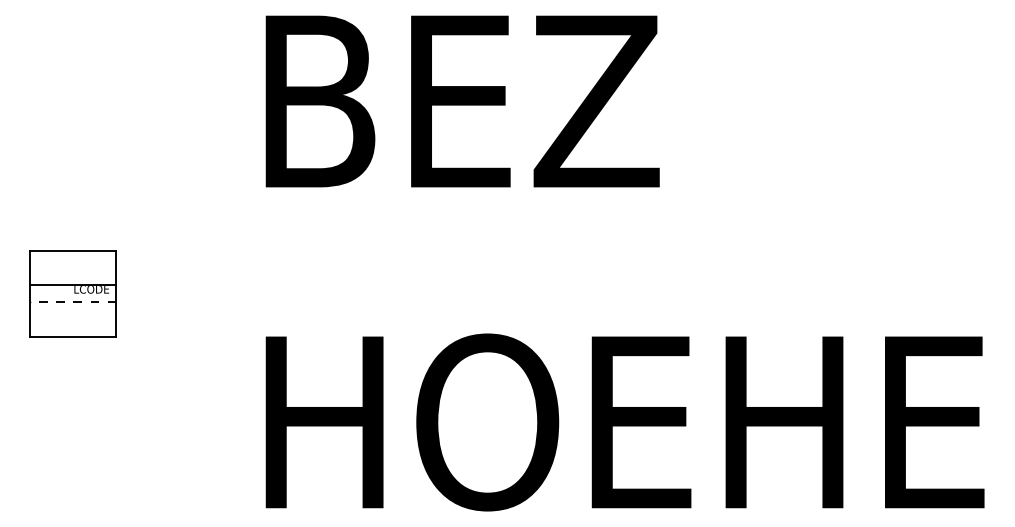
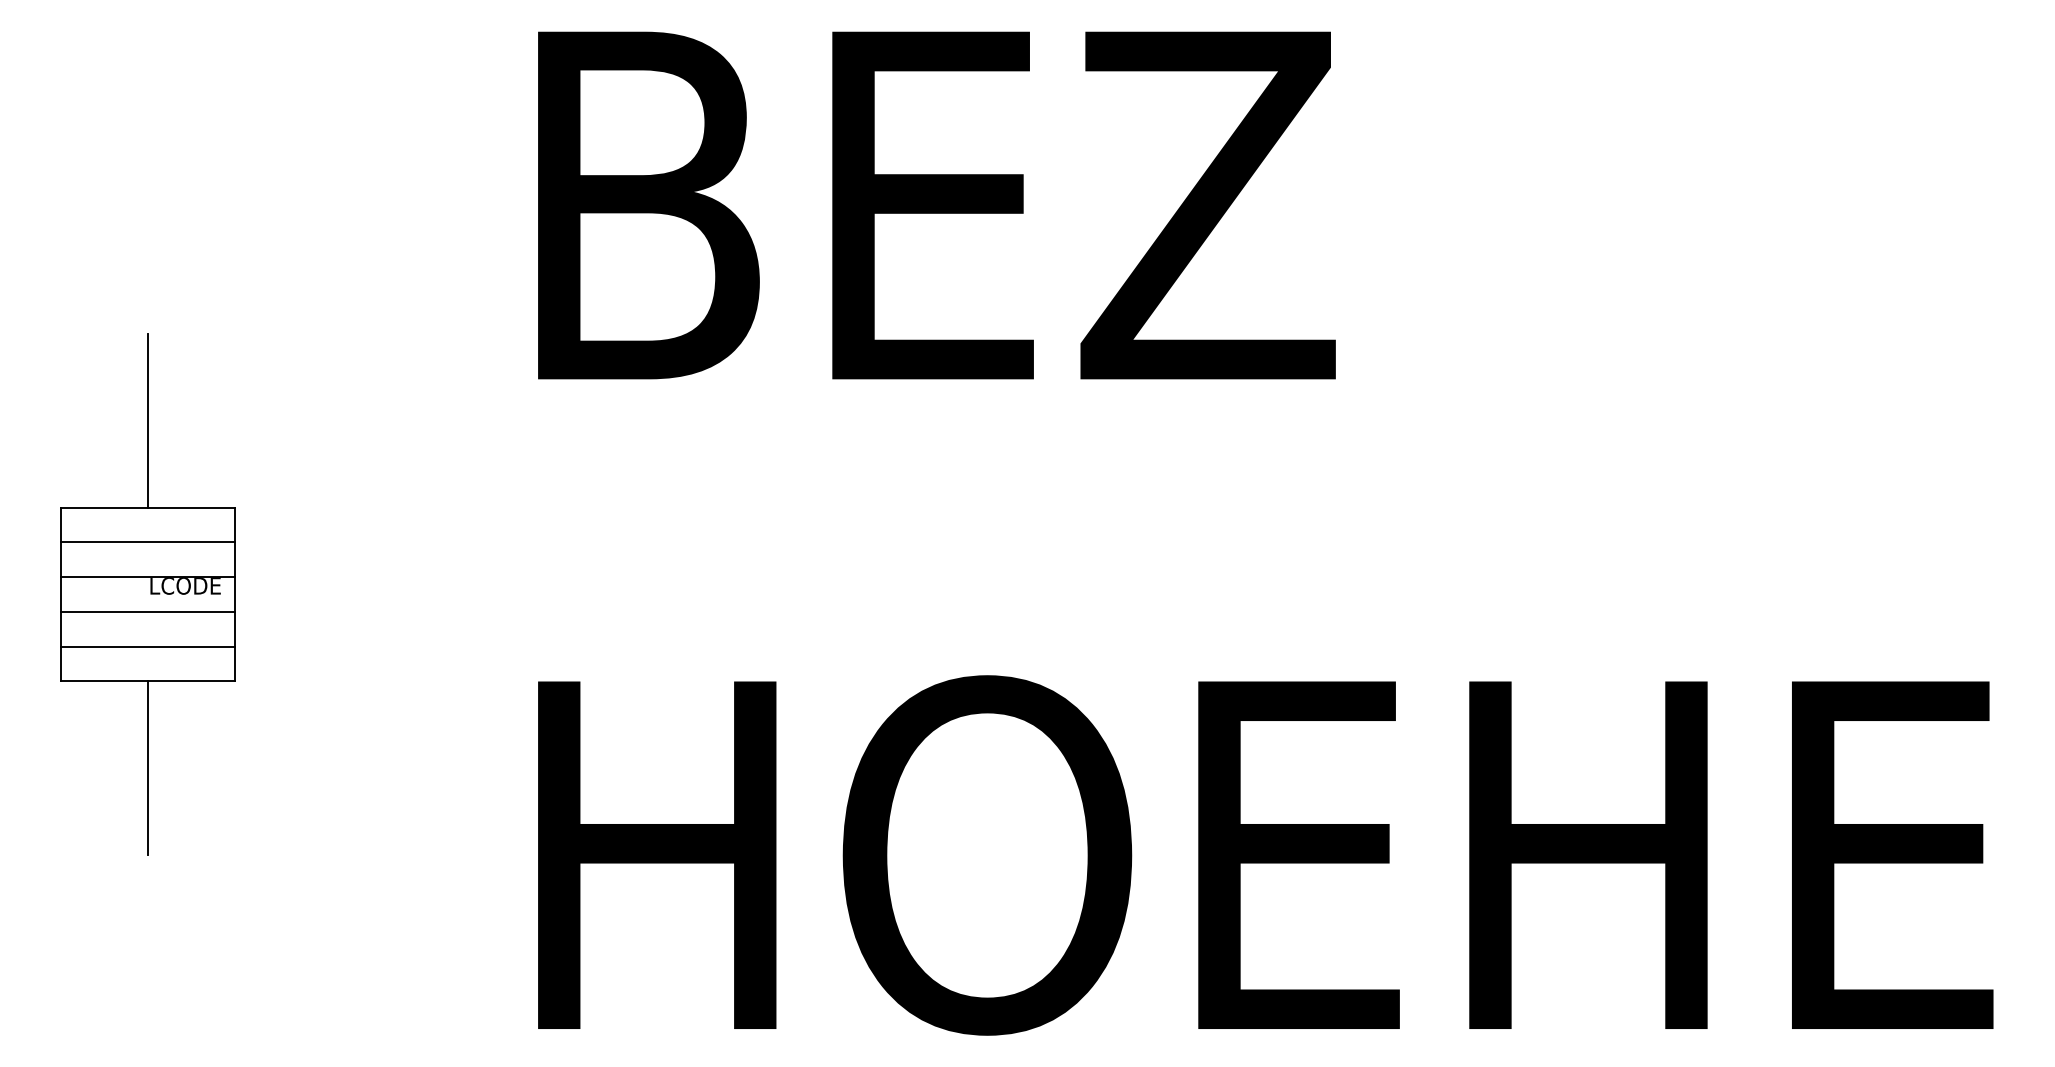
line: (73, 207) -> (148, 420), added
line: (73, 267) -> (148, 541), added
line: (73, 302) -> (148, 612), dashed -> solid
line: (73, 319) -> (148, 646), added
line: (73, 379) -> (148, 768), added

